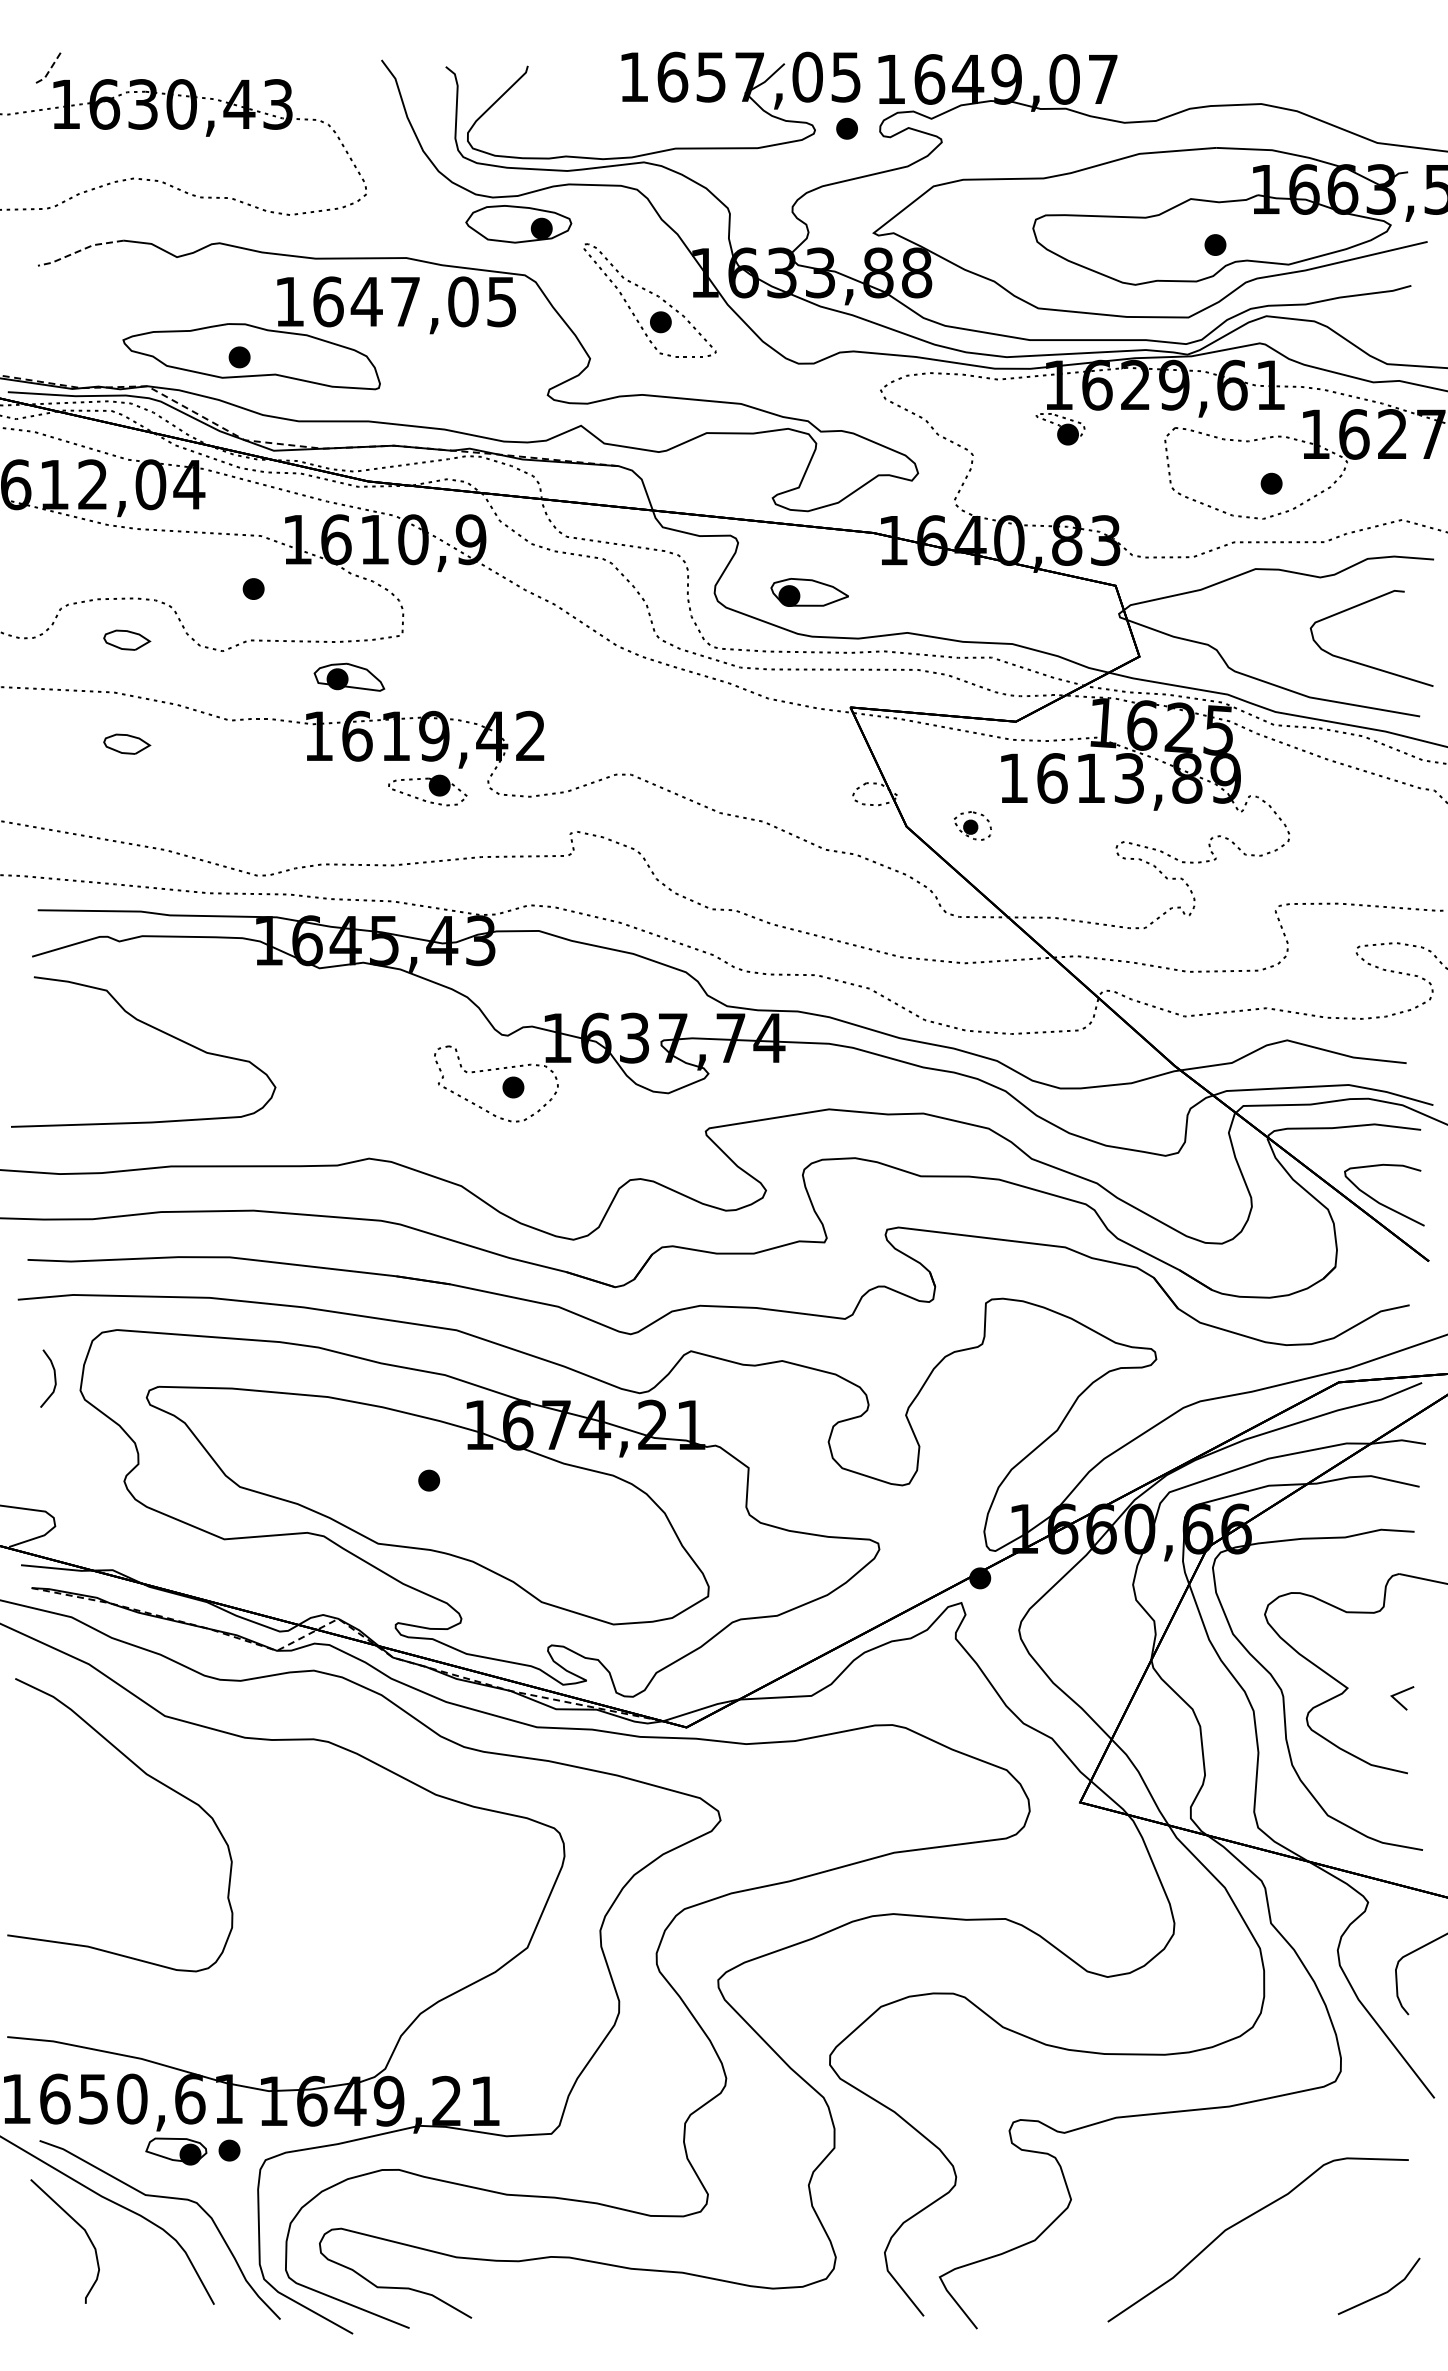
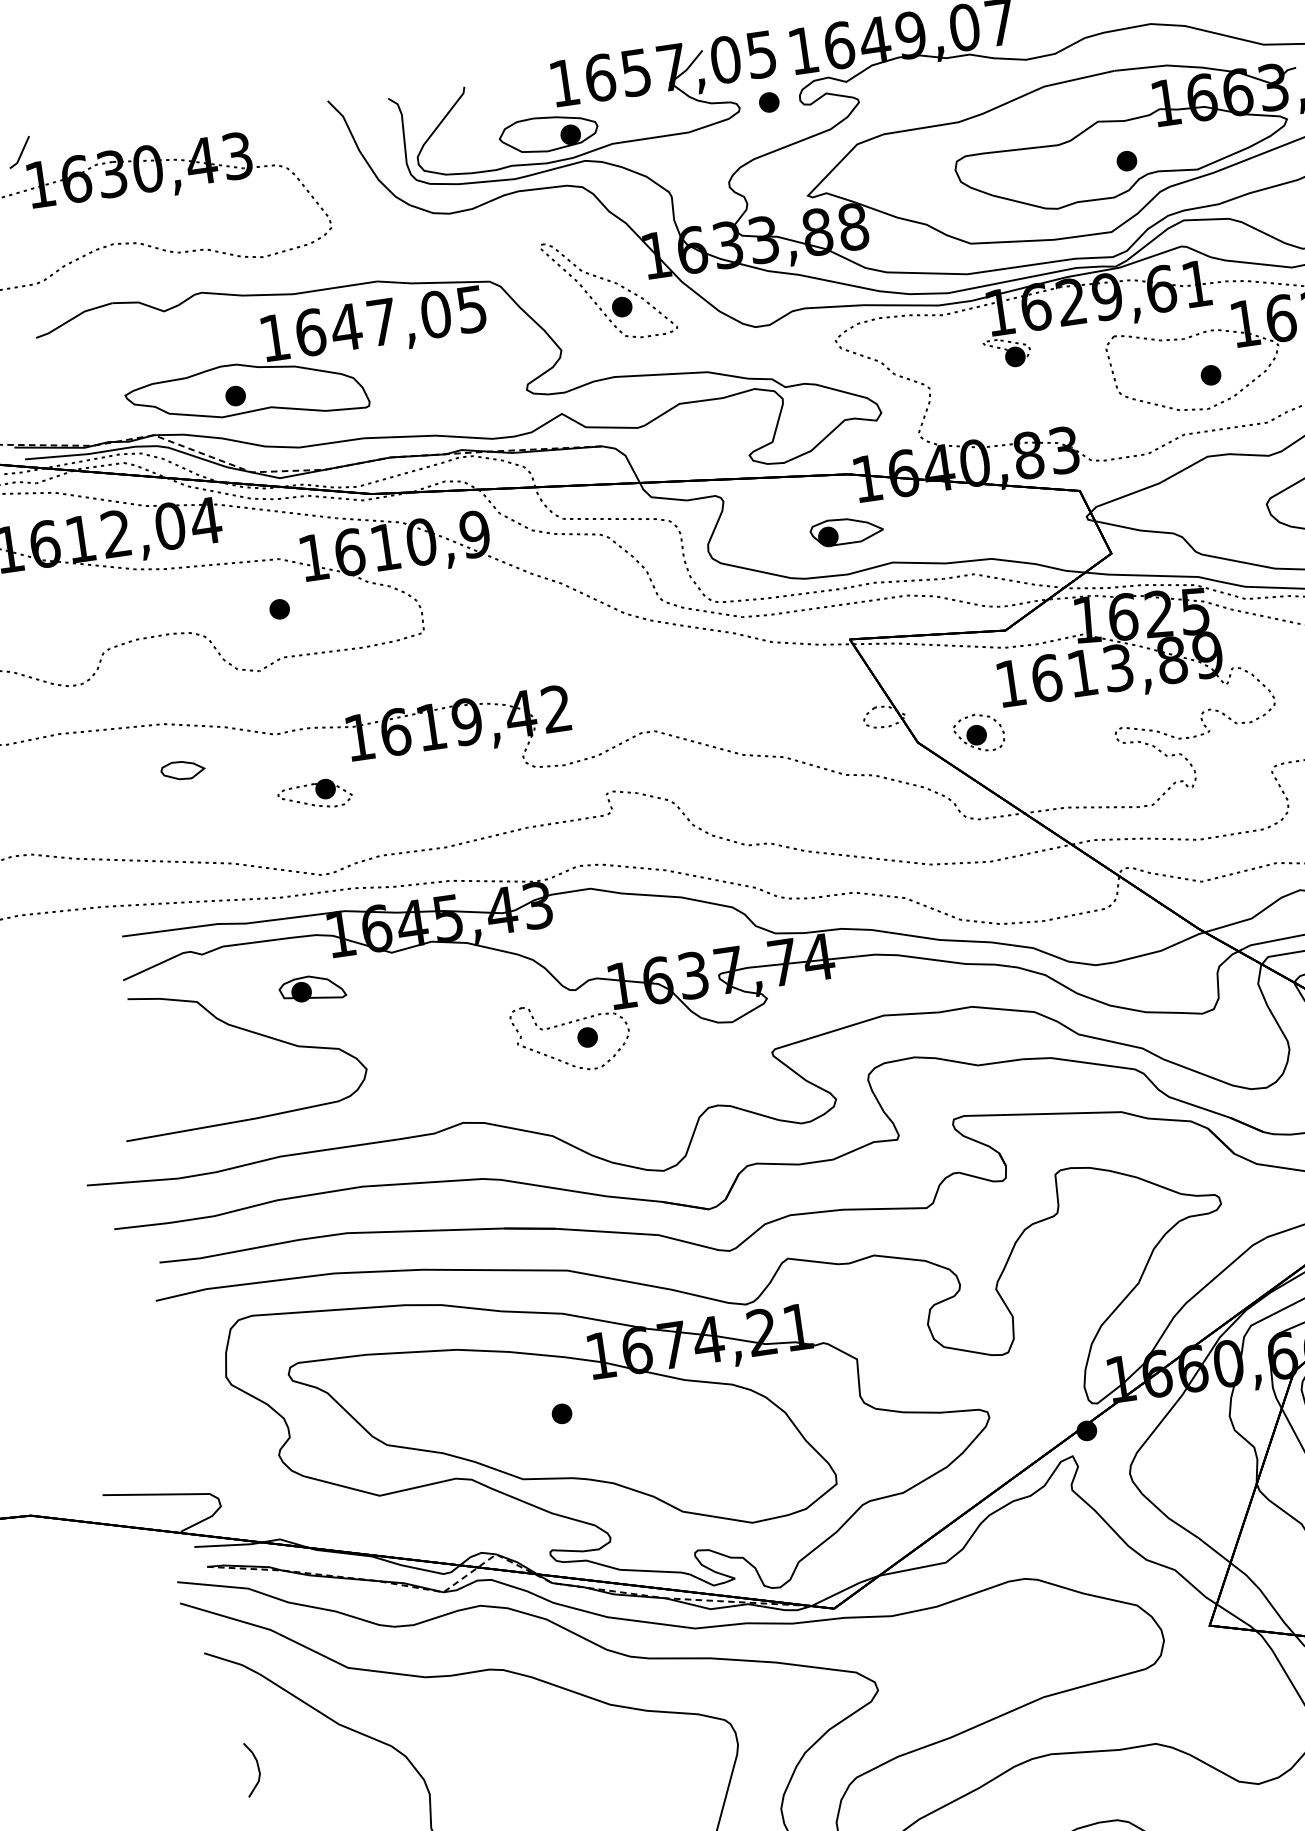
line: (50, 69) -> (21, 154), dashed -> solid
part: (518, 224) -> (548, 134), moved
line: (79, 250) -> (72, 318), dashed -> solid
part: (809, 592) -> (846, 530), moved
part: (127, 639) -> (169, 673), removed
part: (349, 676) -> (312, 988), moved
part: (427, 790) -> (314, 795), moved
part: (972, 825) -> (978, 732), size x1.43
curve: (54, 1378) -> (257, 1768), moved

